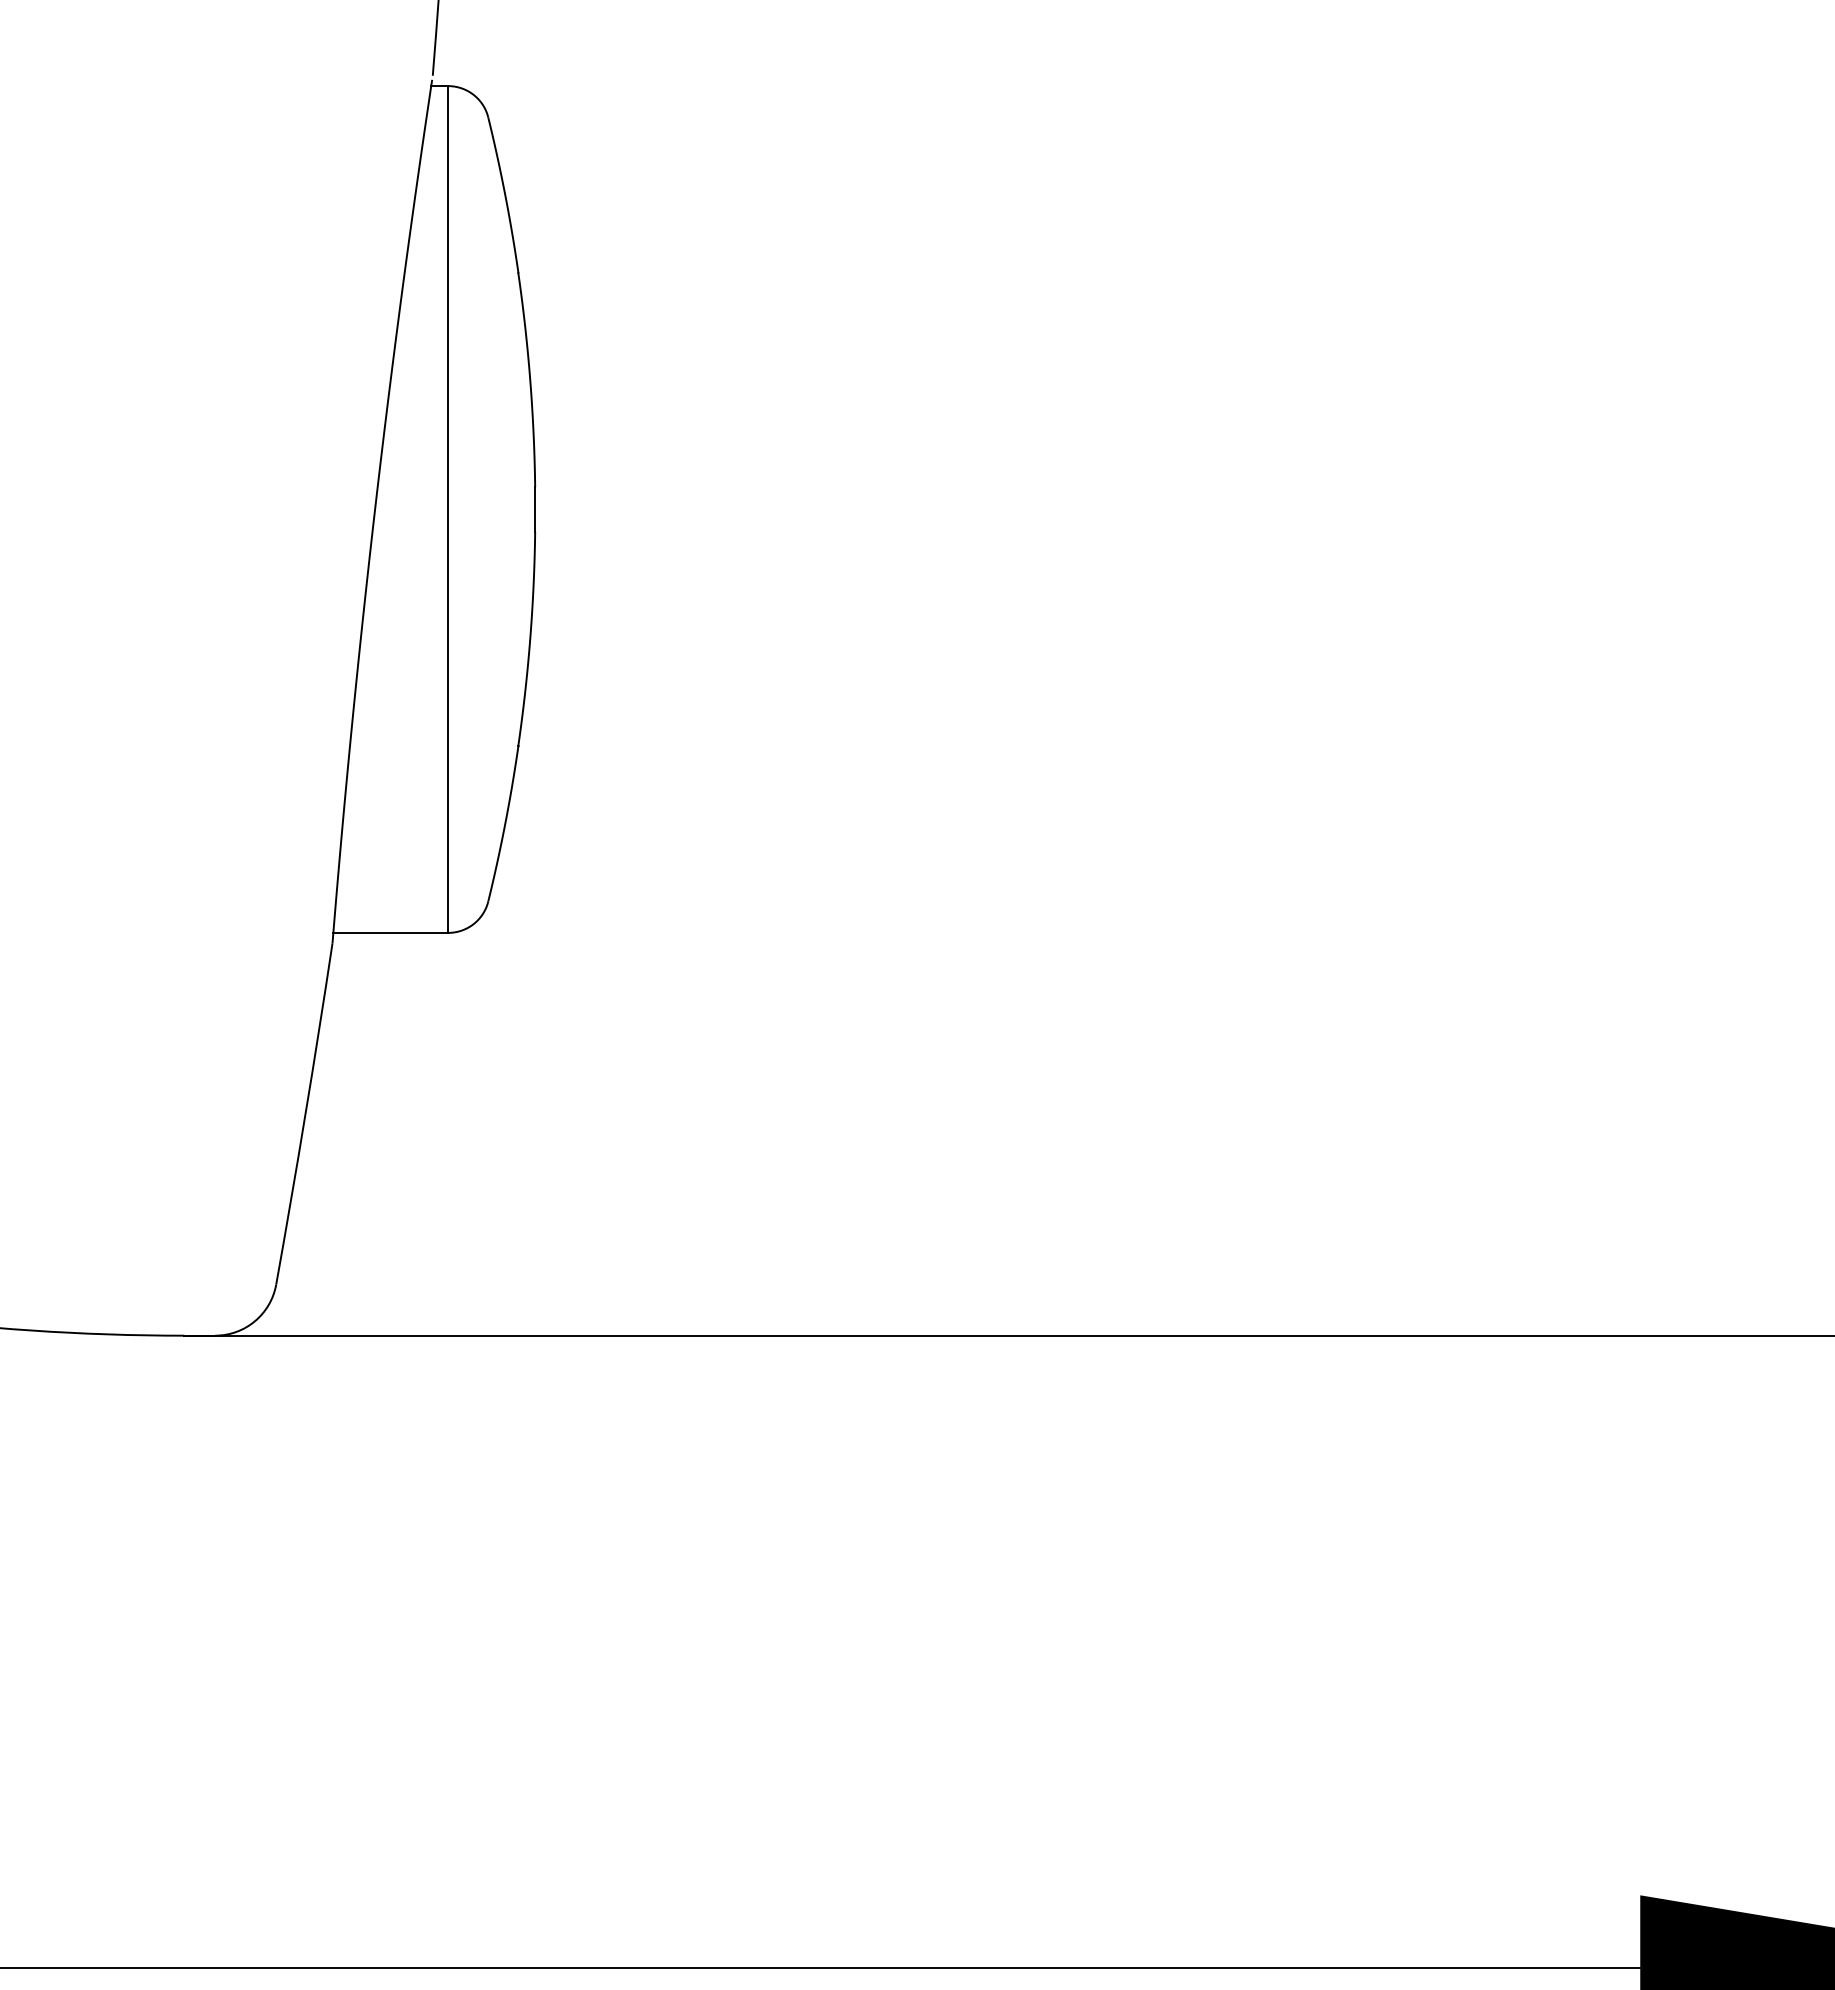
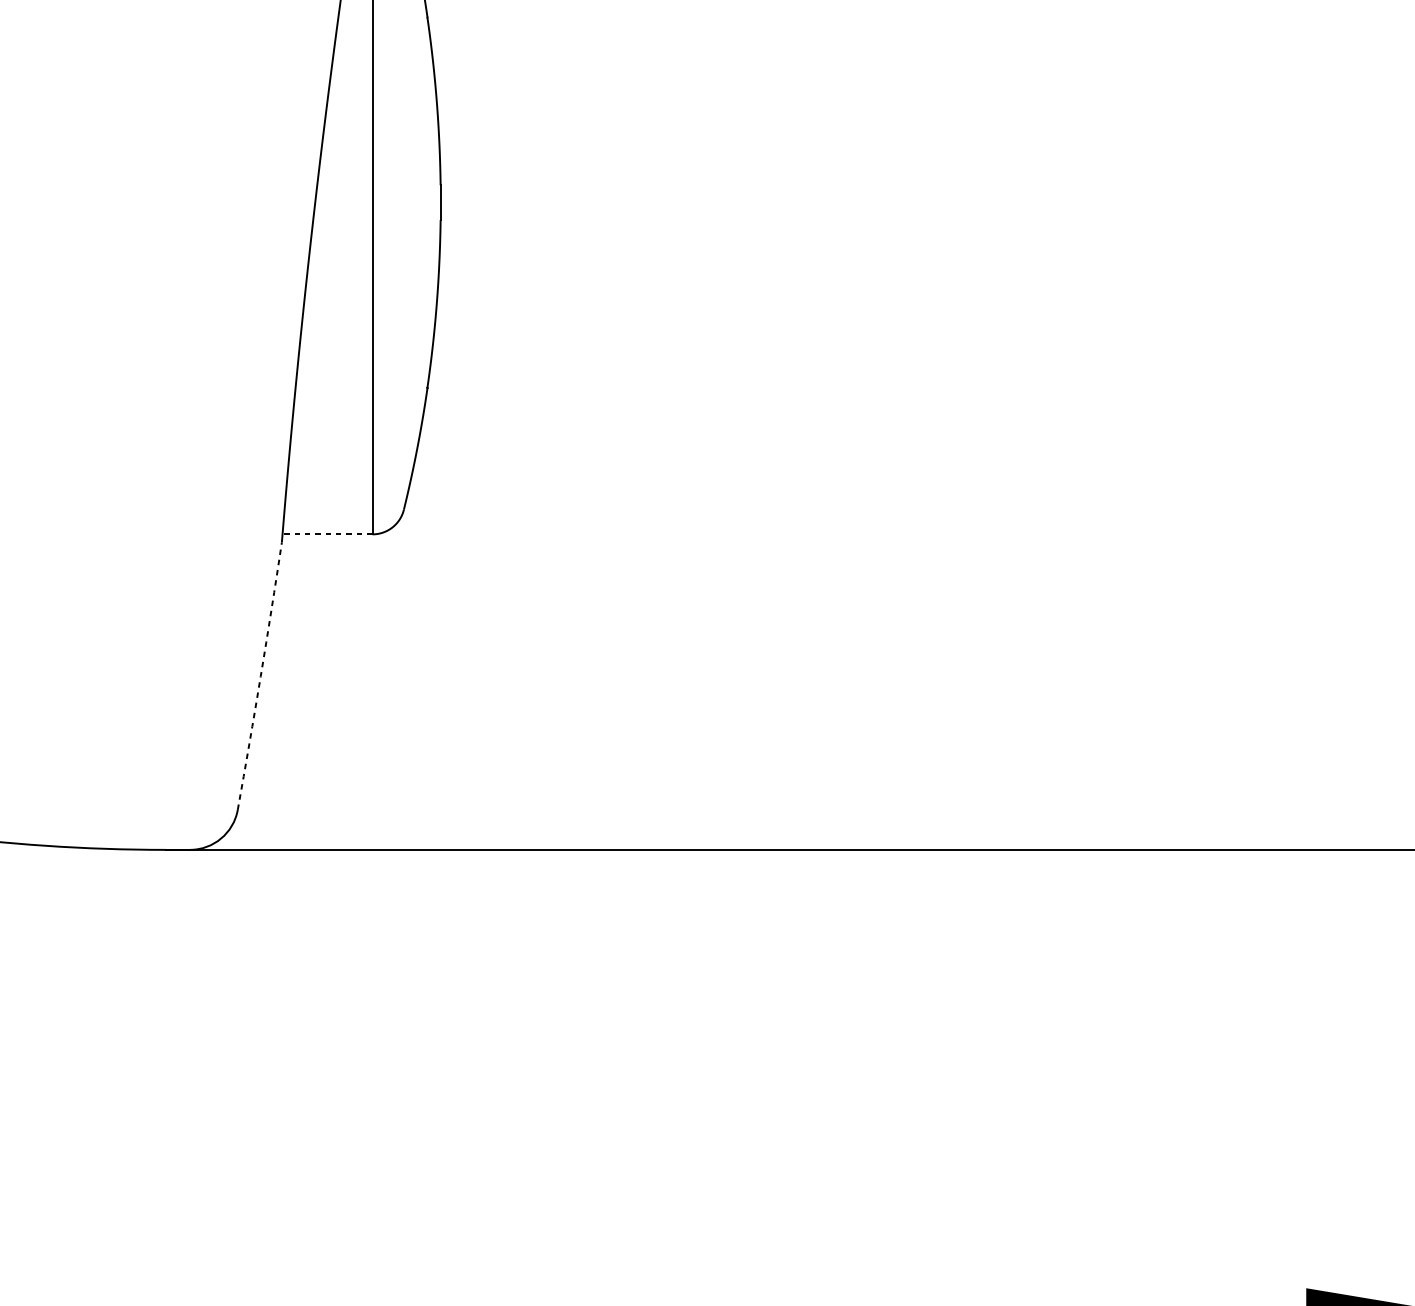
line: (390, 932) -> (327, 534), solid -> dashed
arc: (305, 1114) -> (260, 676), solid -> dashed

